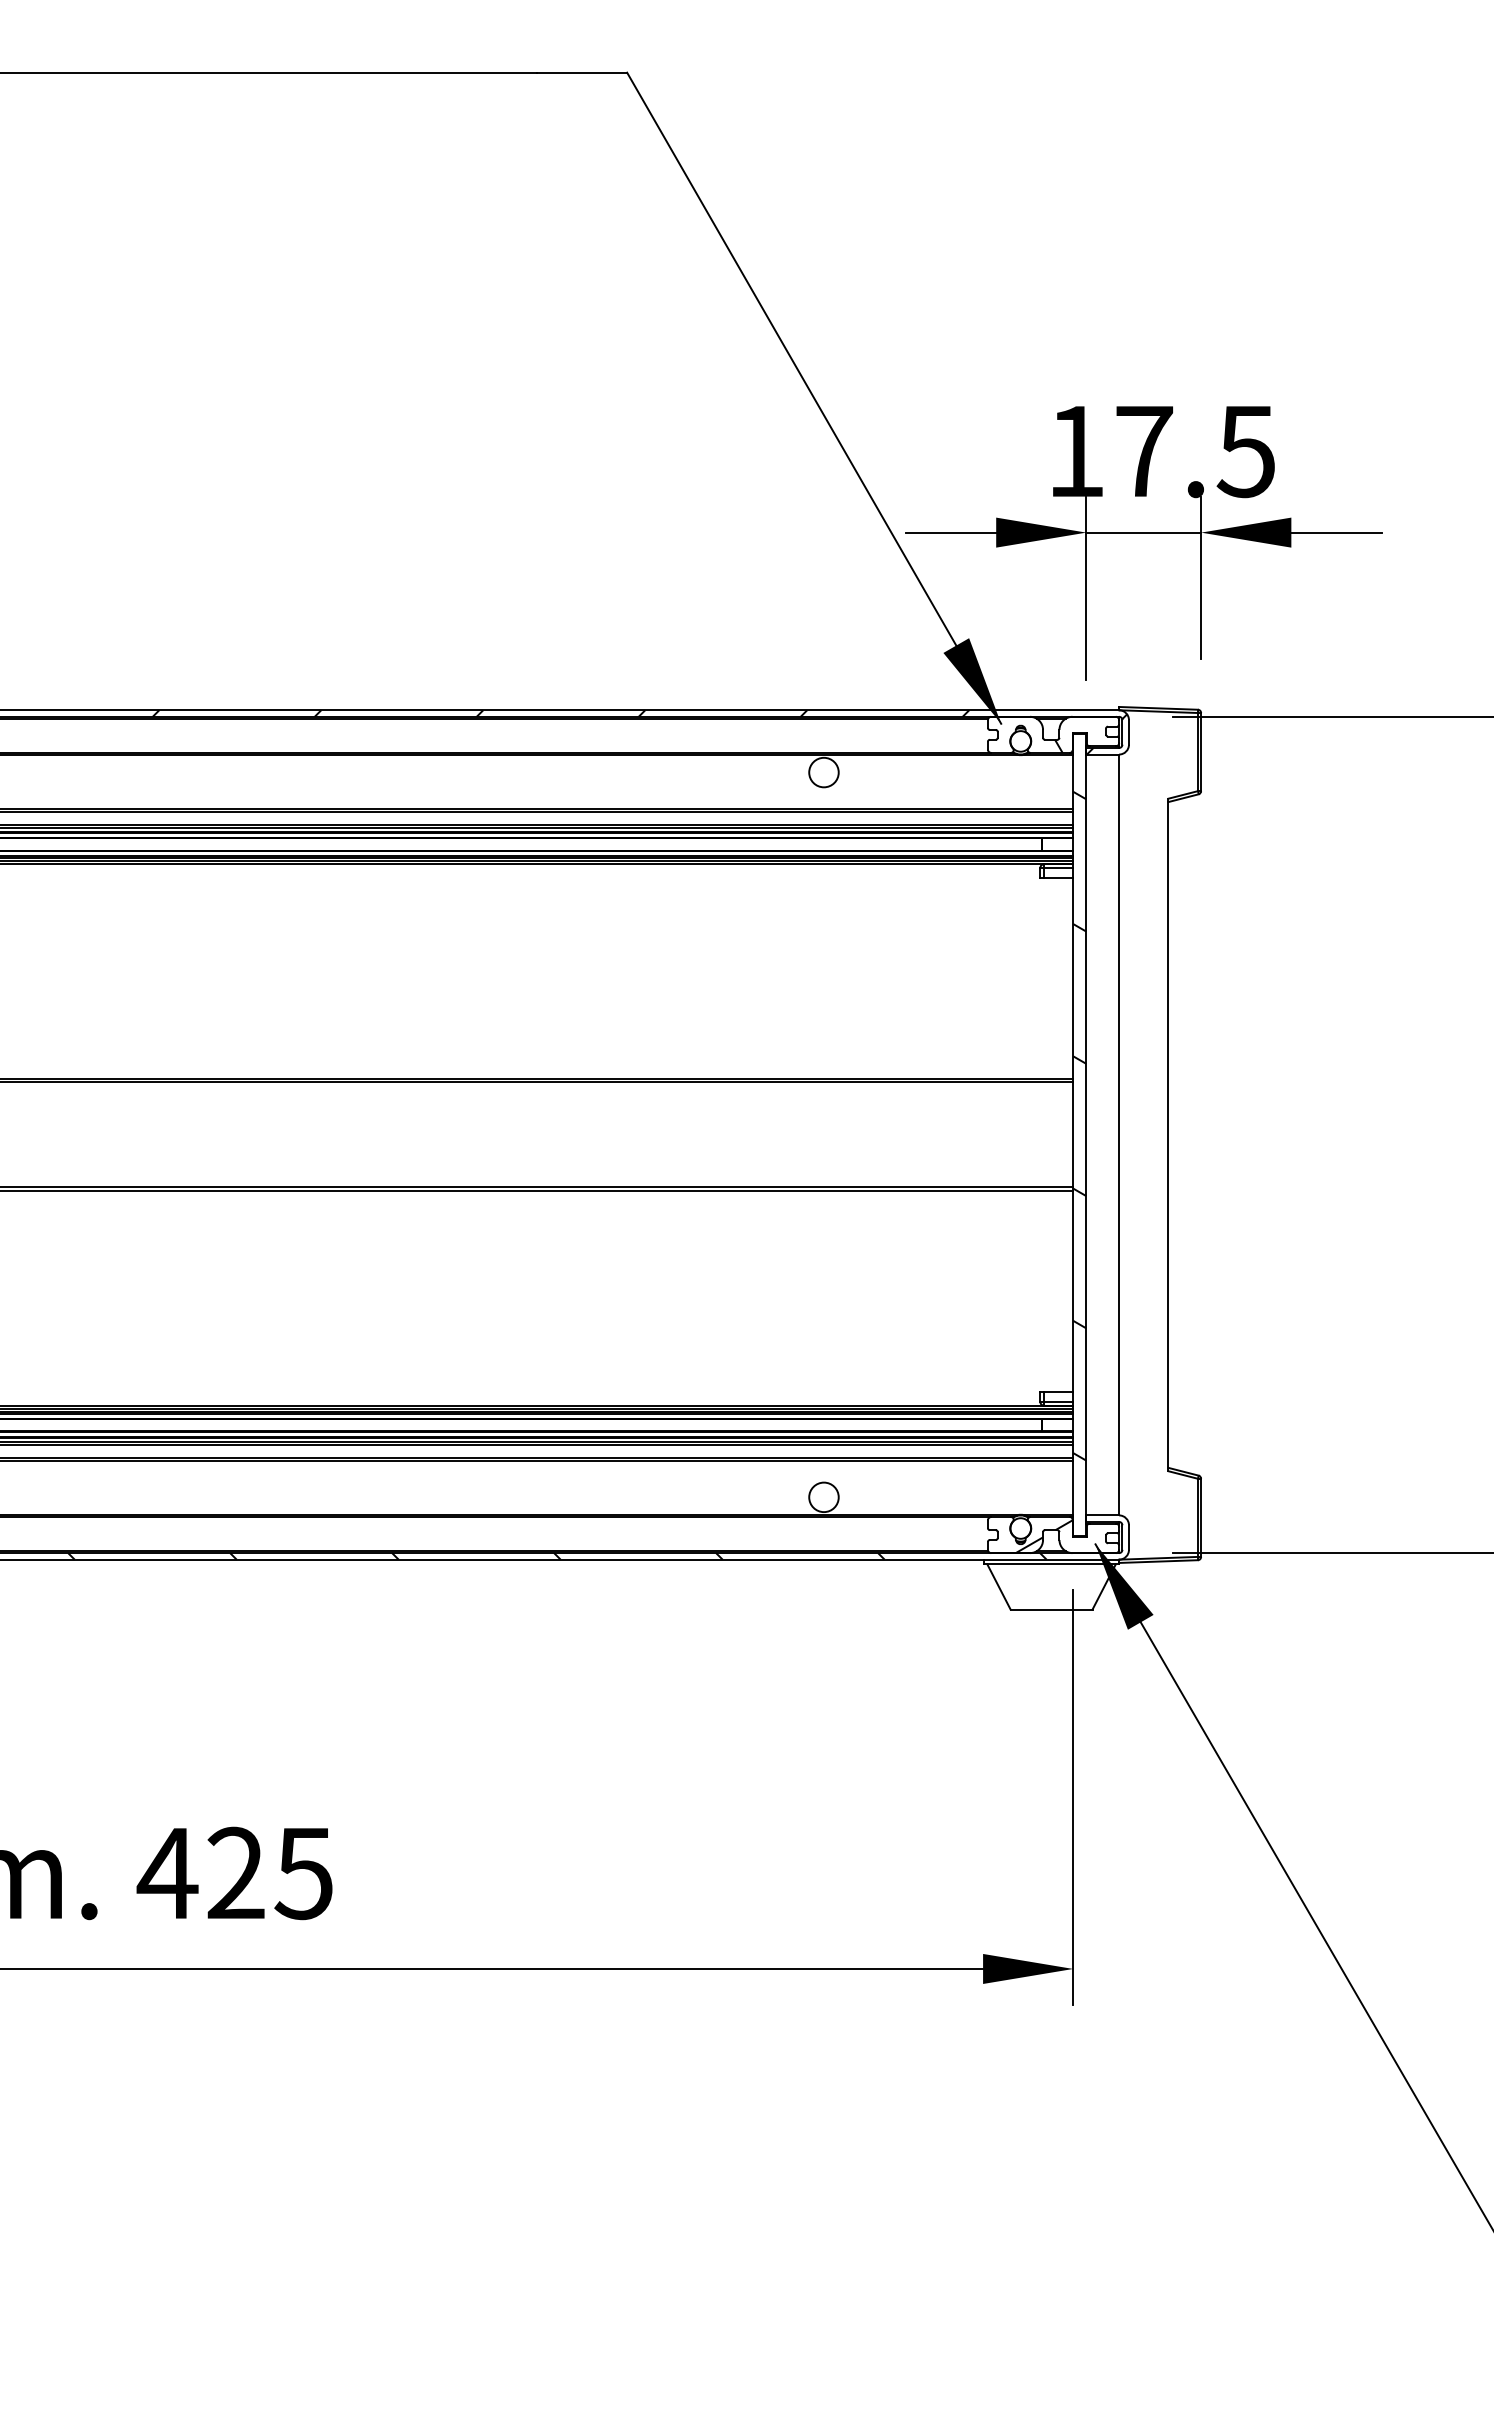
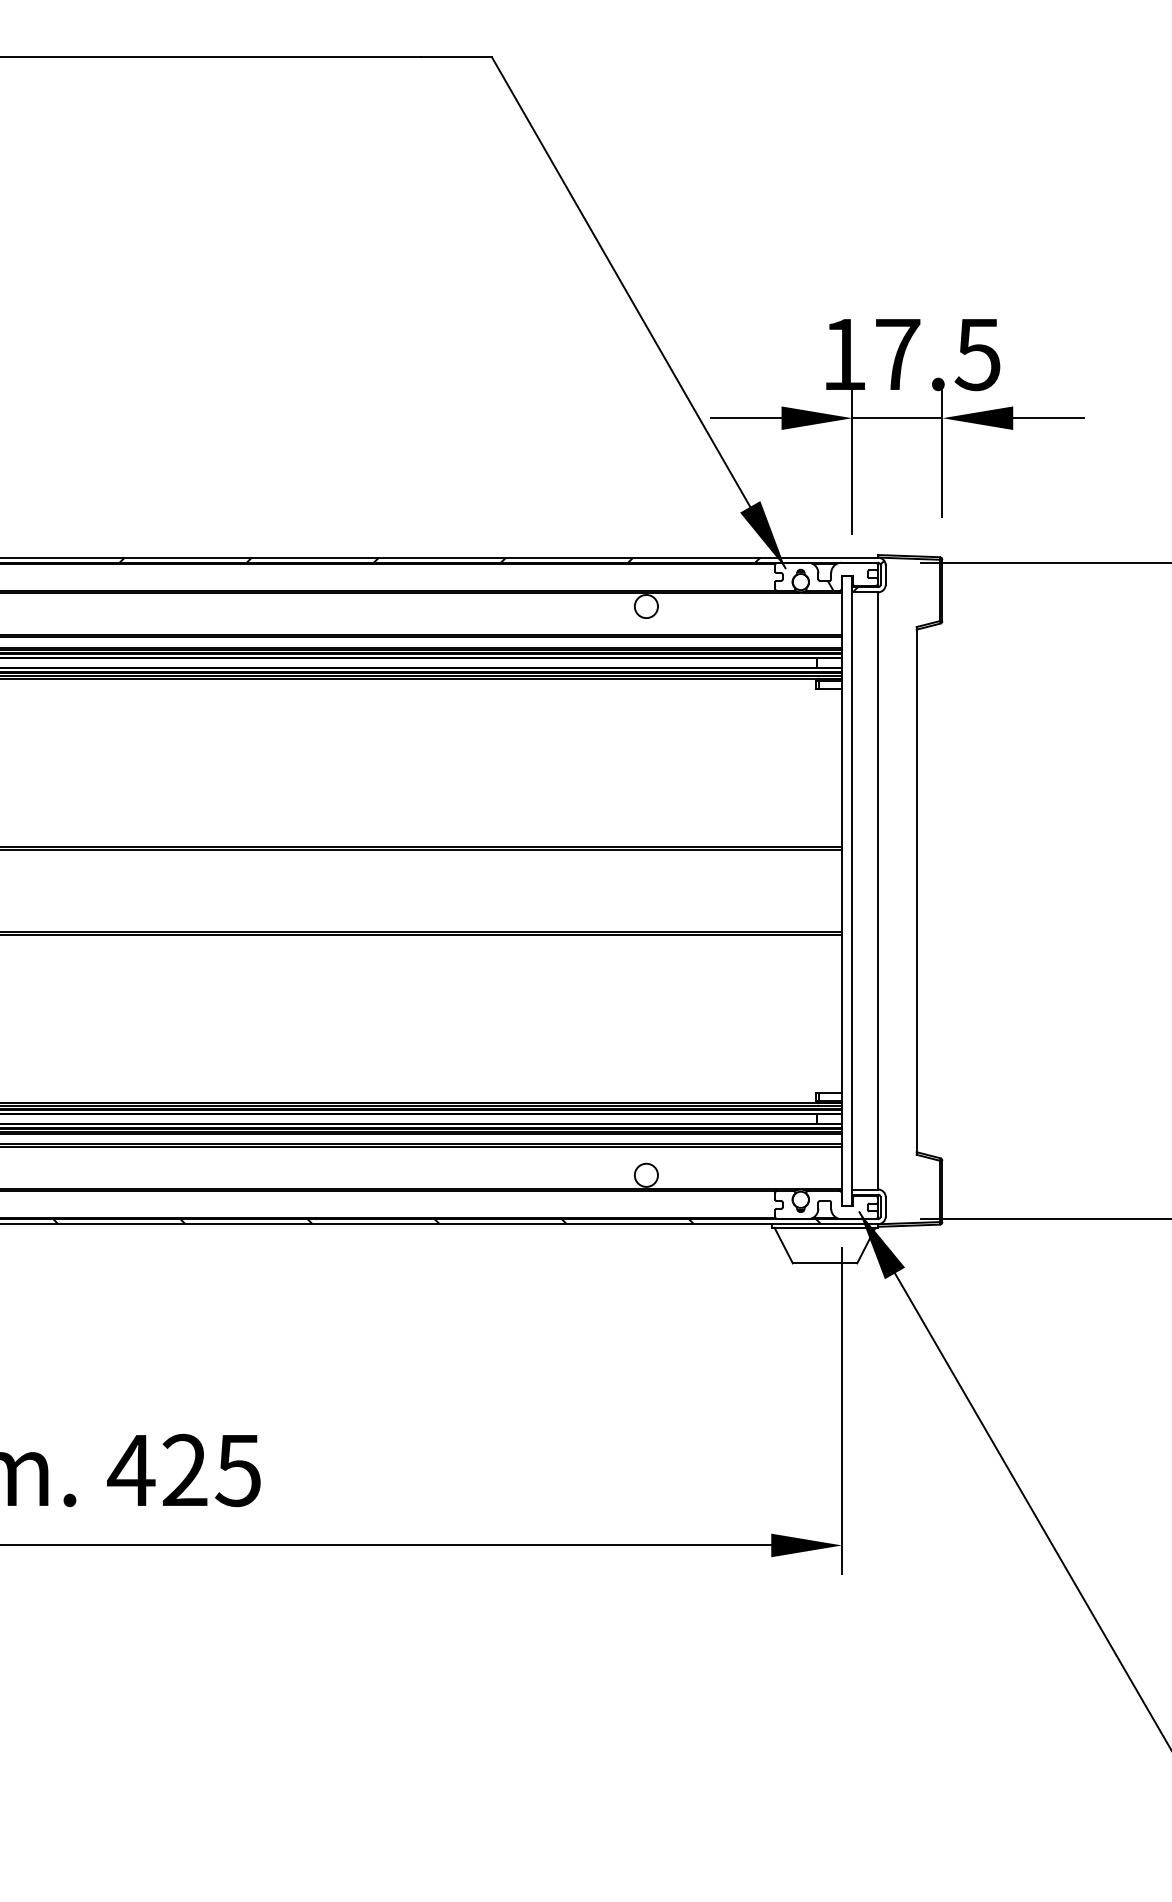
hatch: (1079, 1125) -> (846, 883), removed
hatch: (1043, 1536) -> (818, 1206), removed

